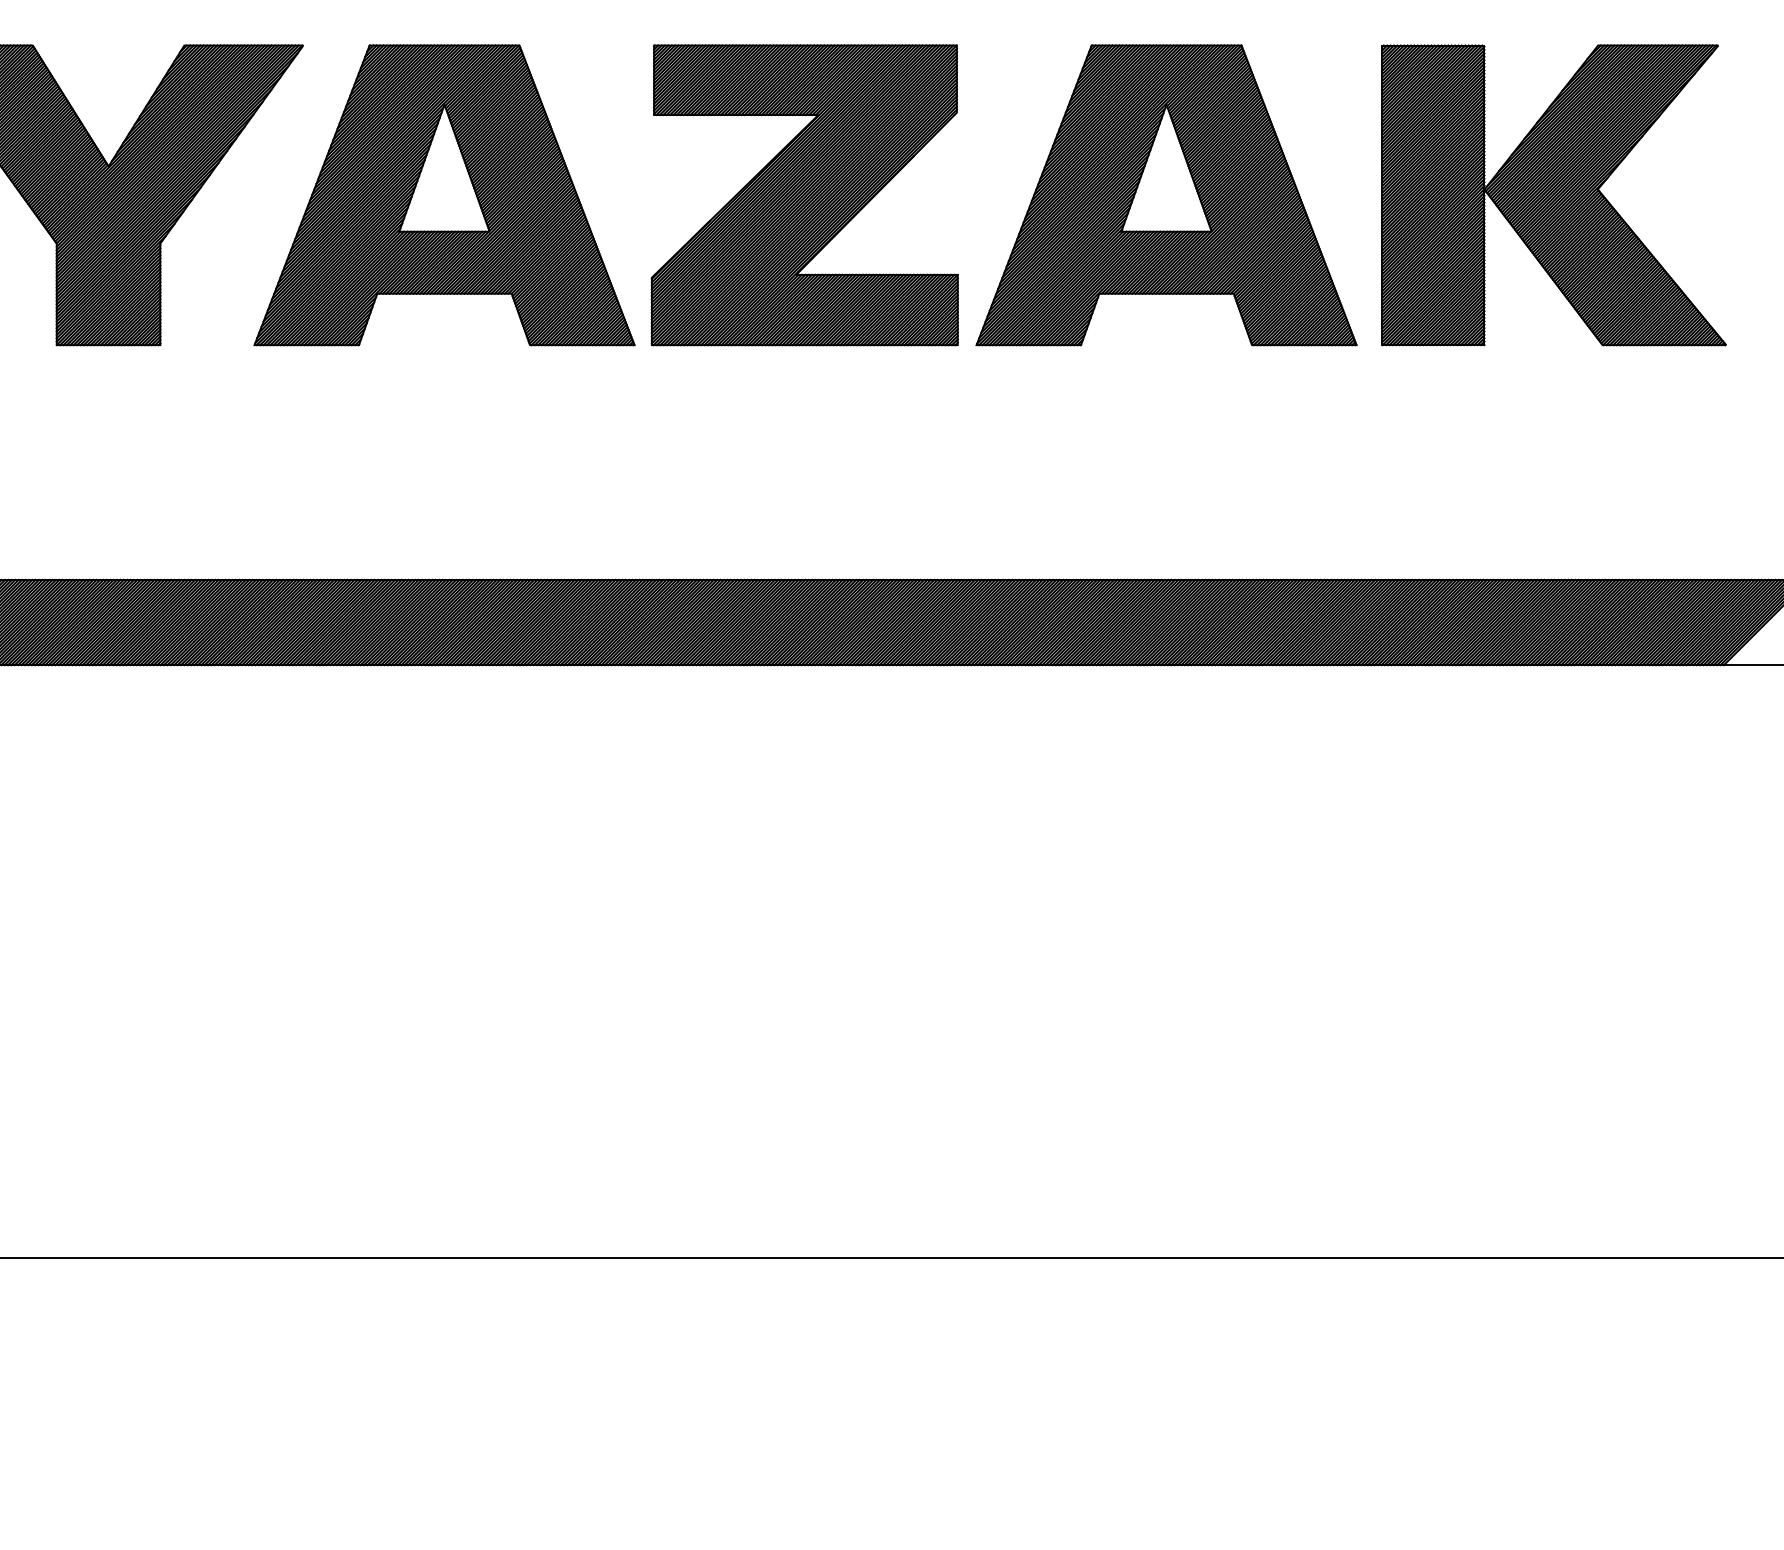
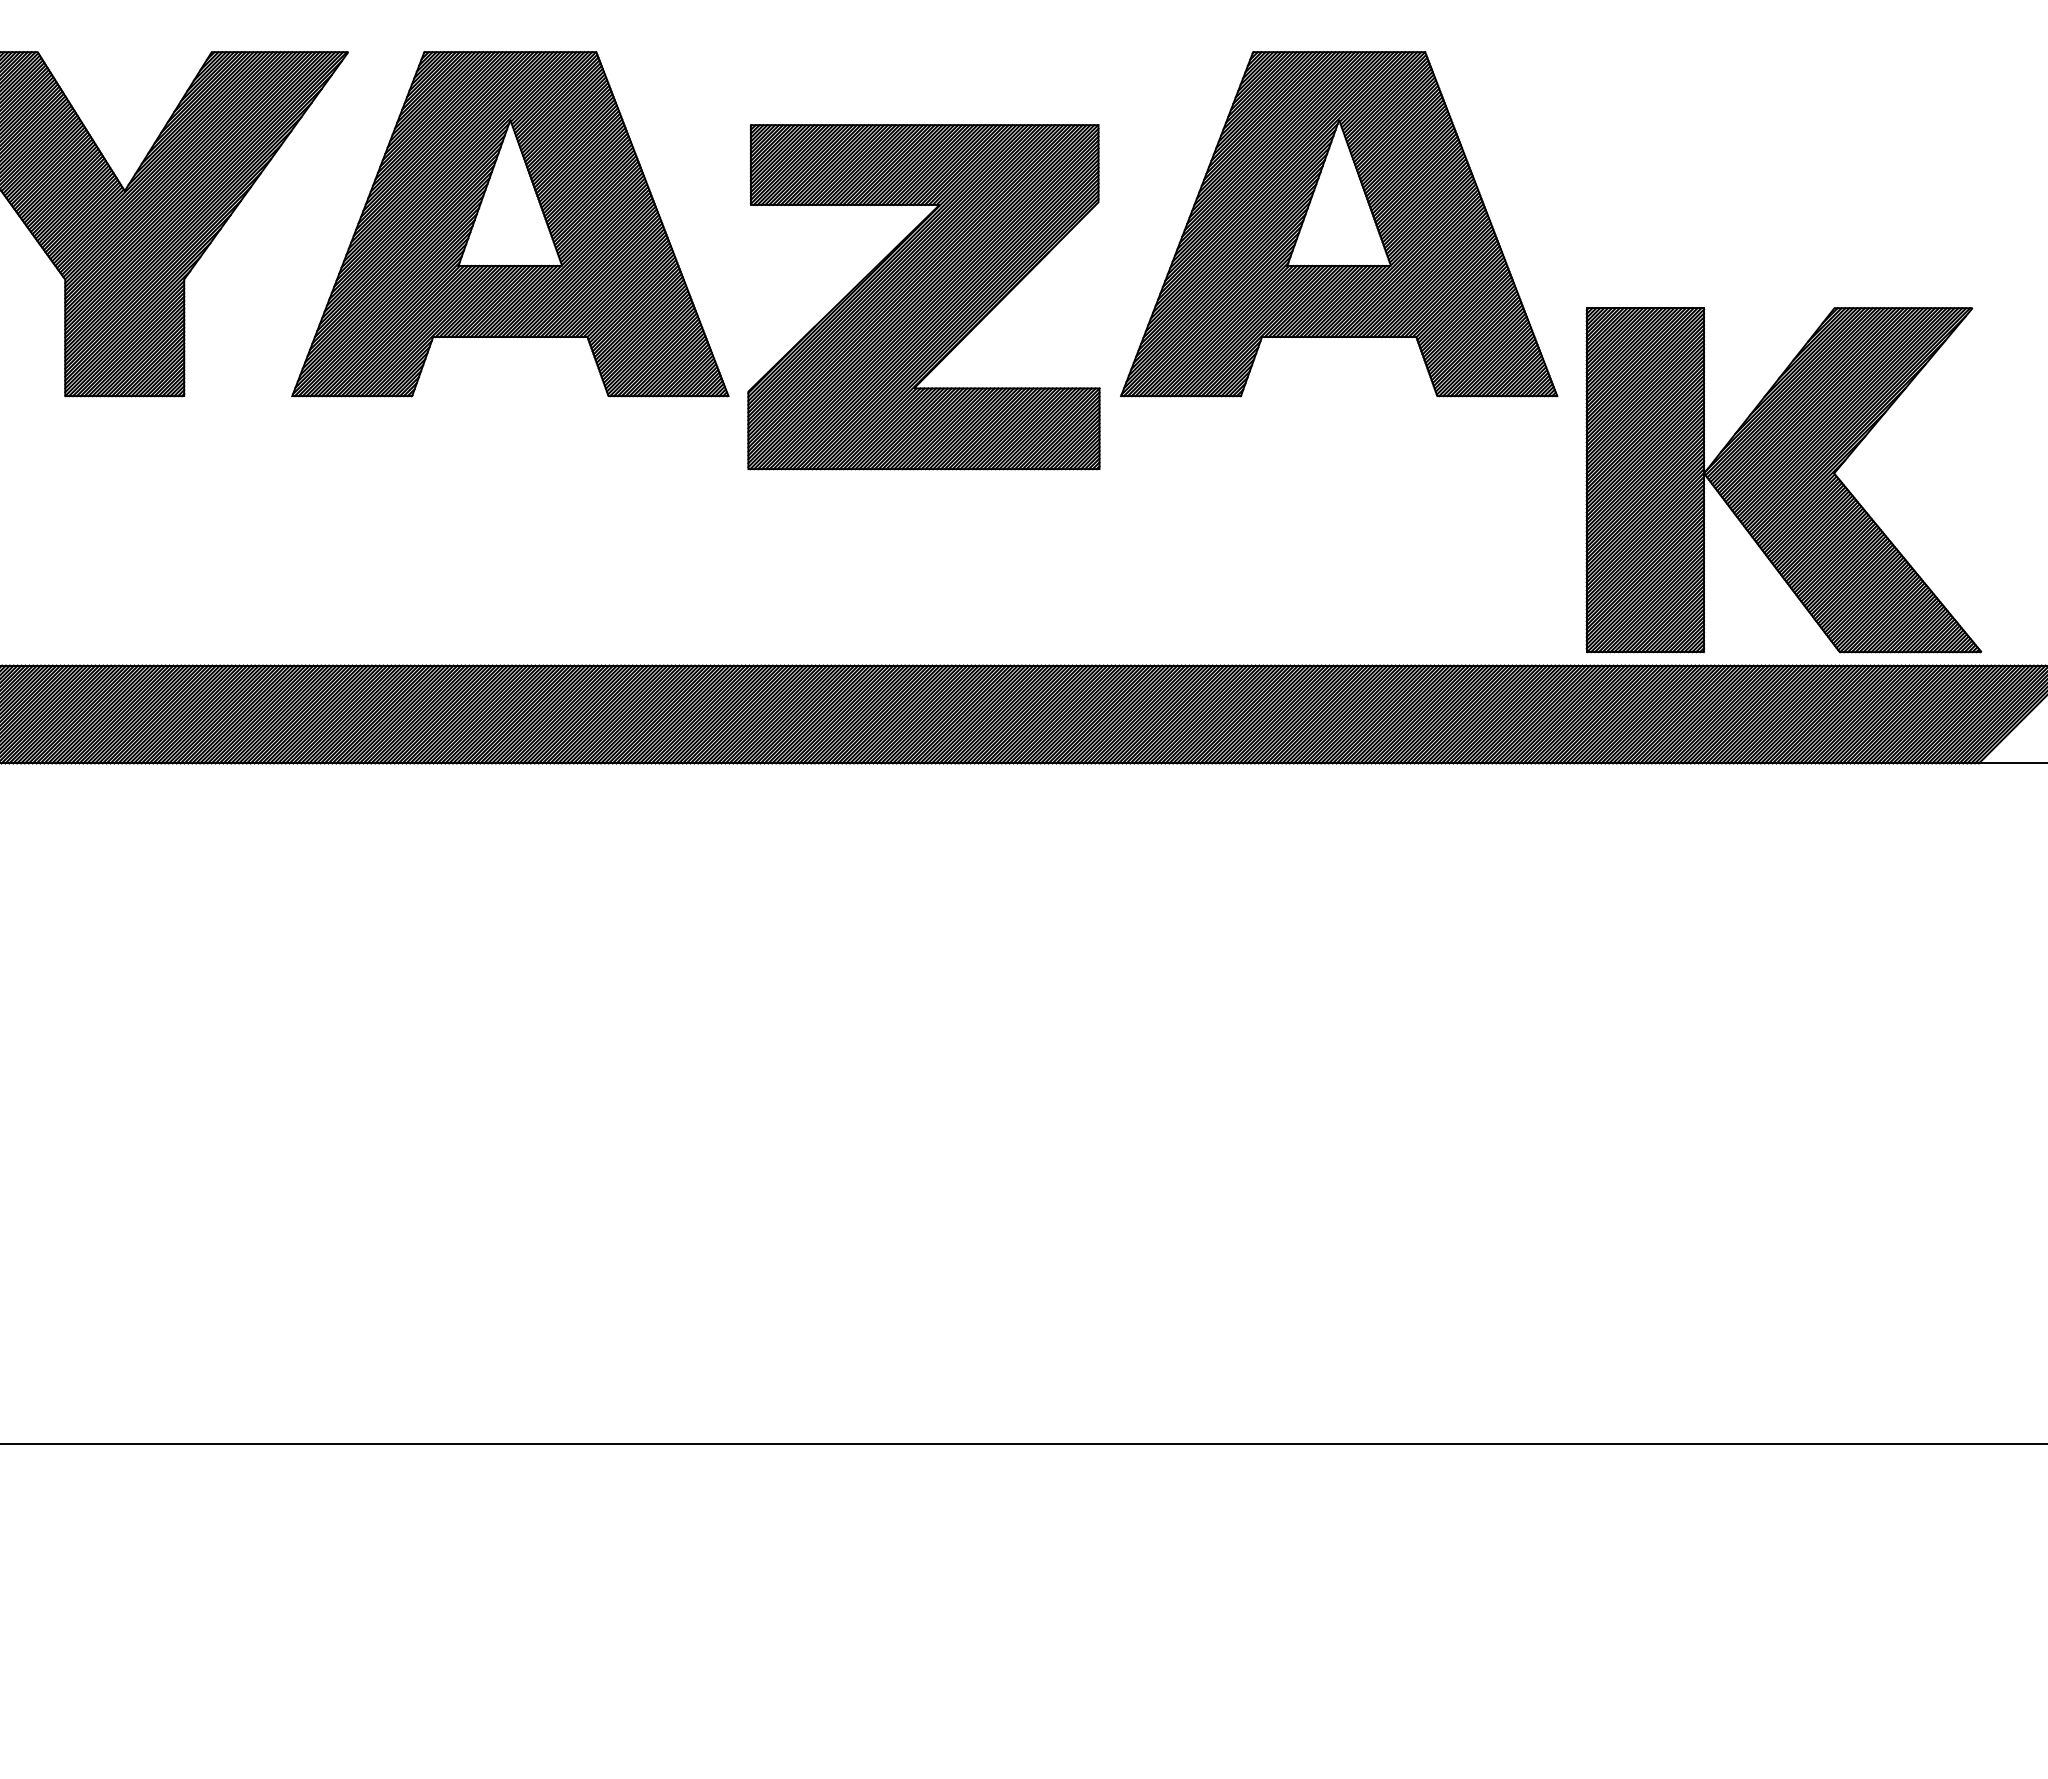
part: (804, 195) -> (923, 297), moved
part: (1553, 195) -> (1783, 480), moved

